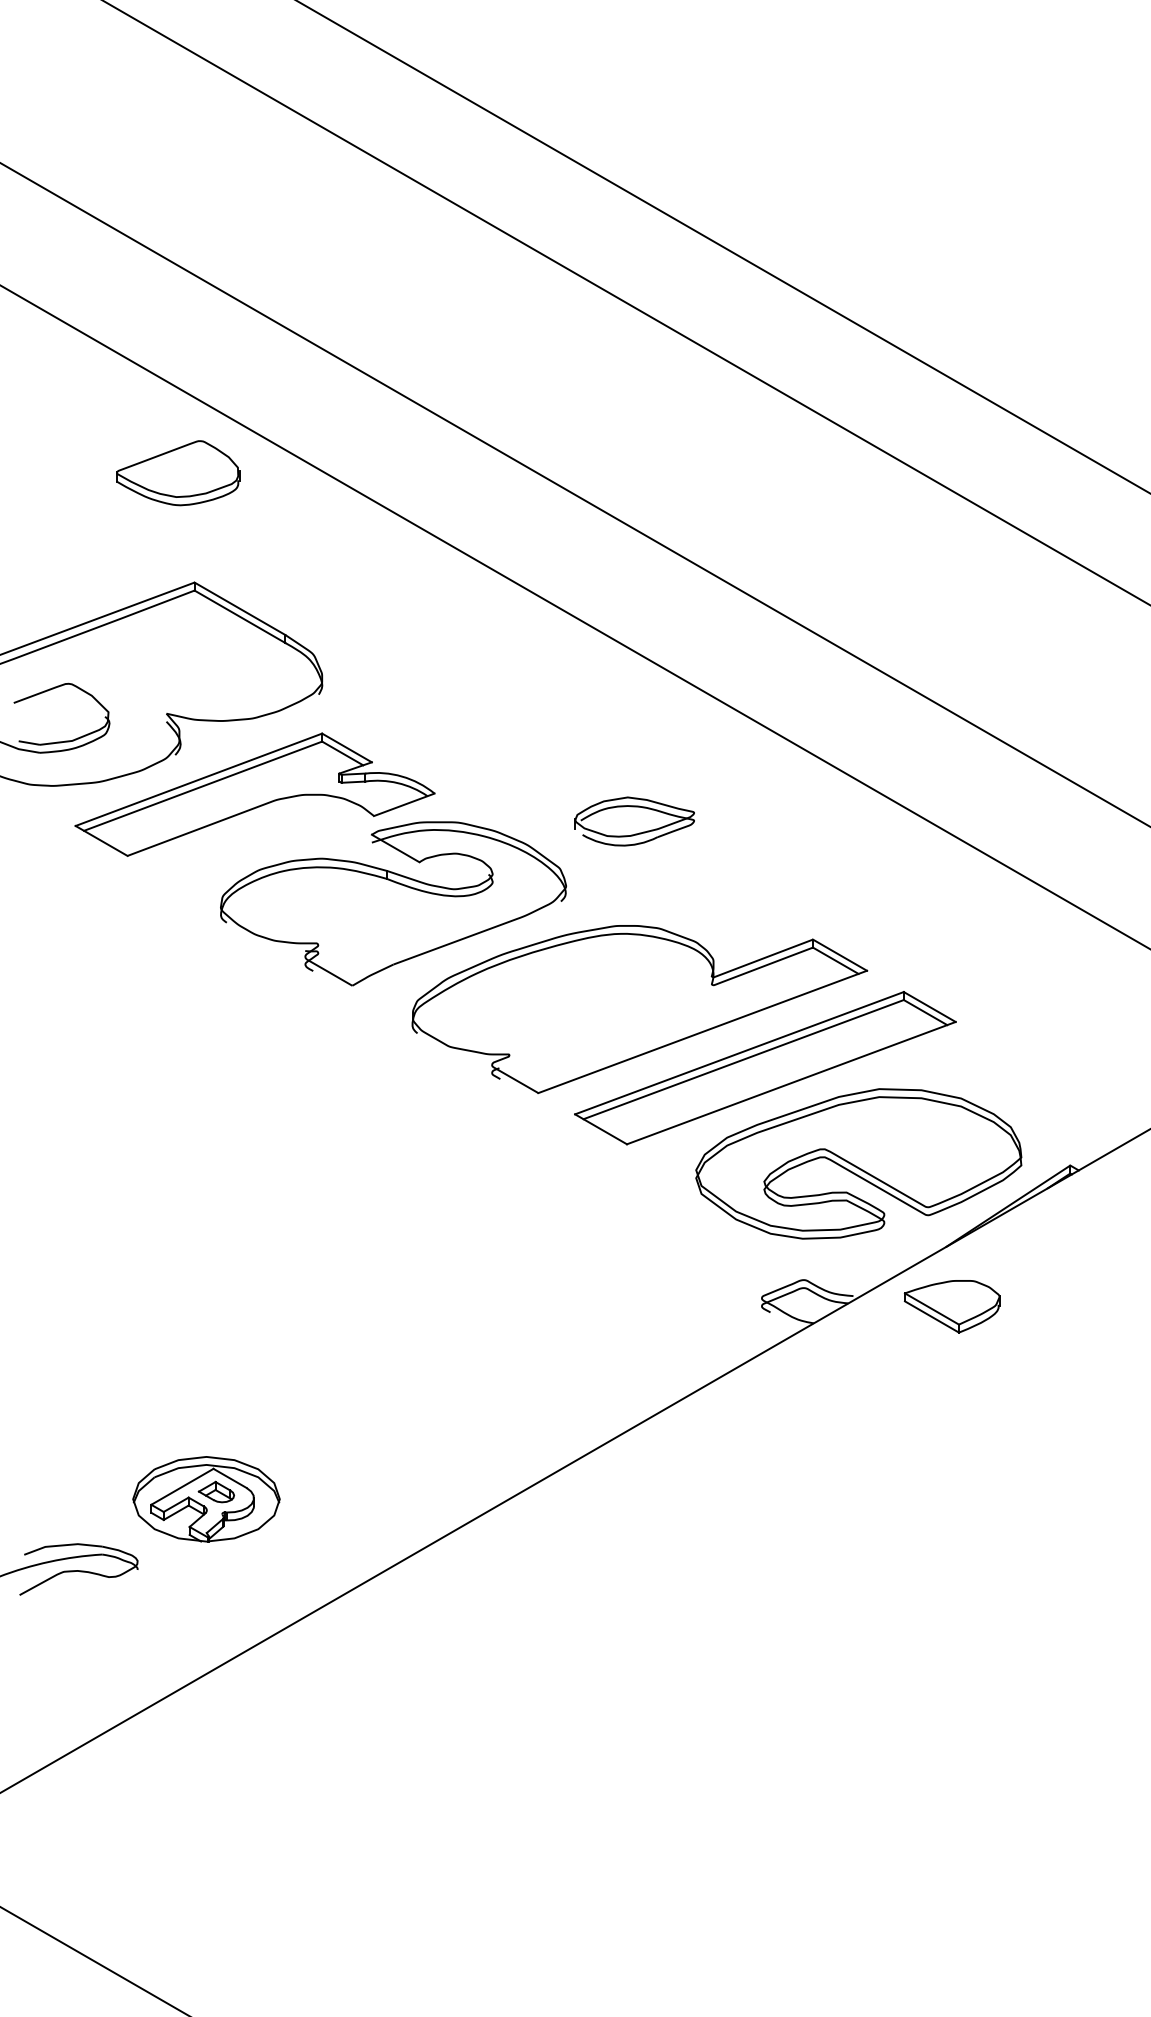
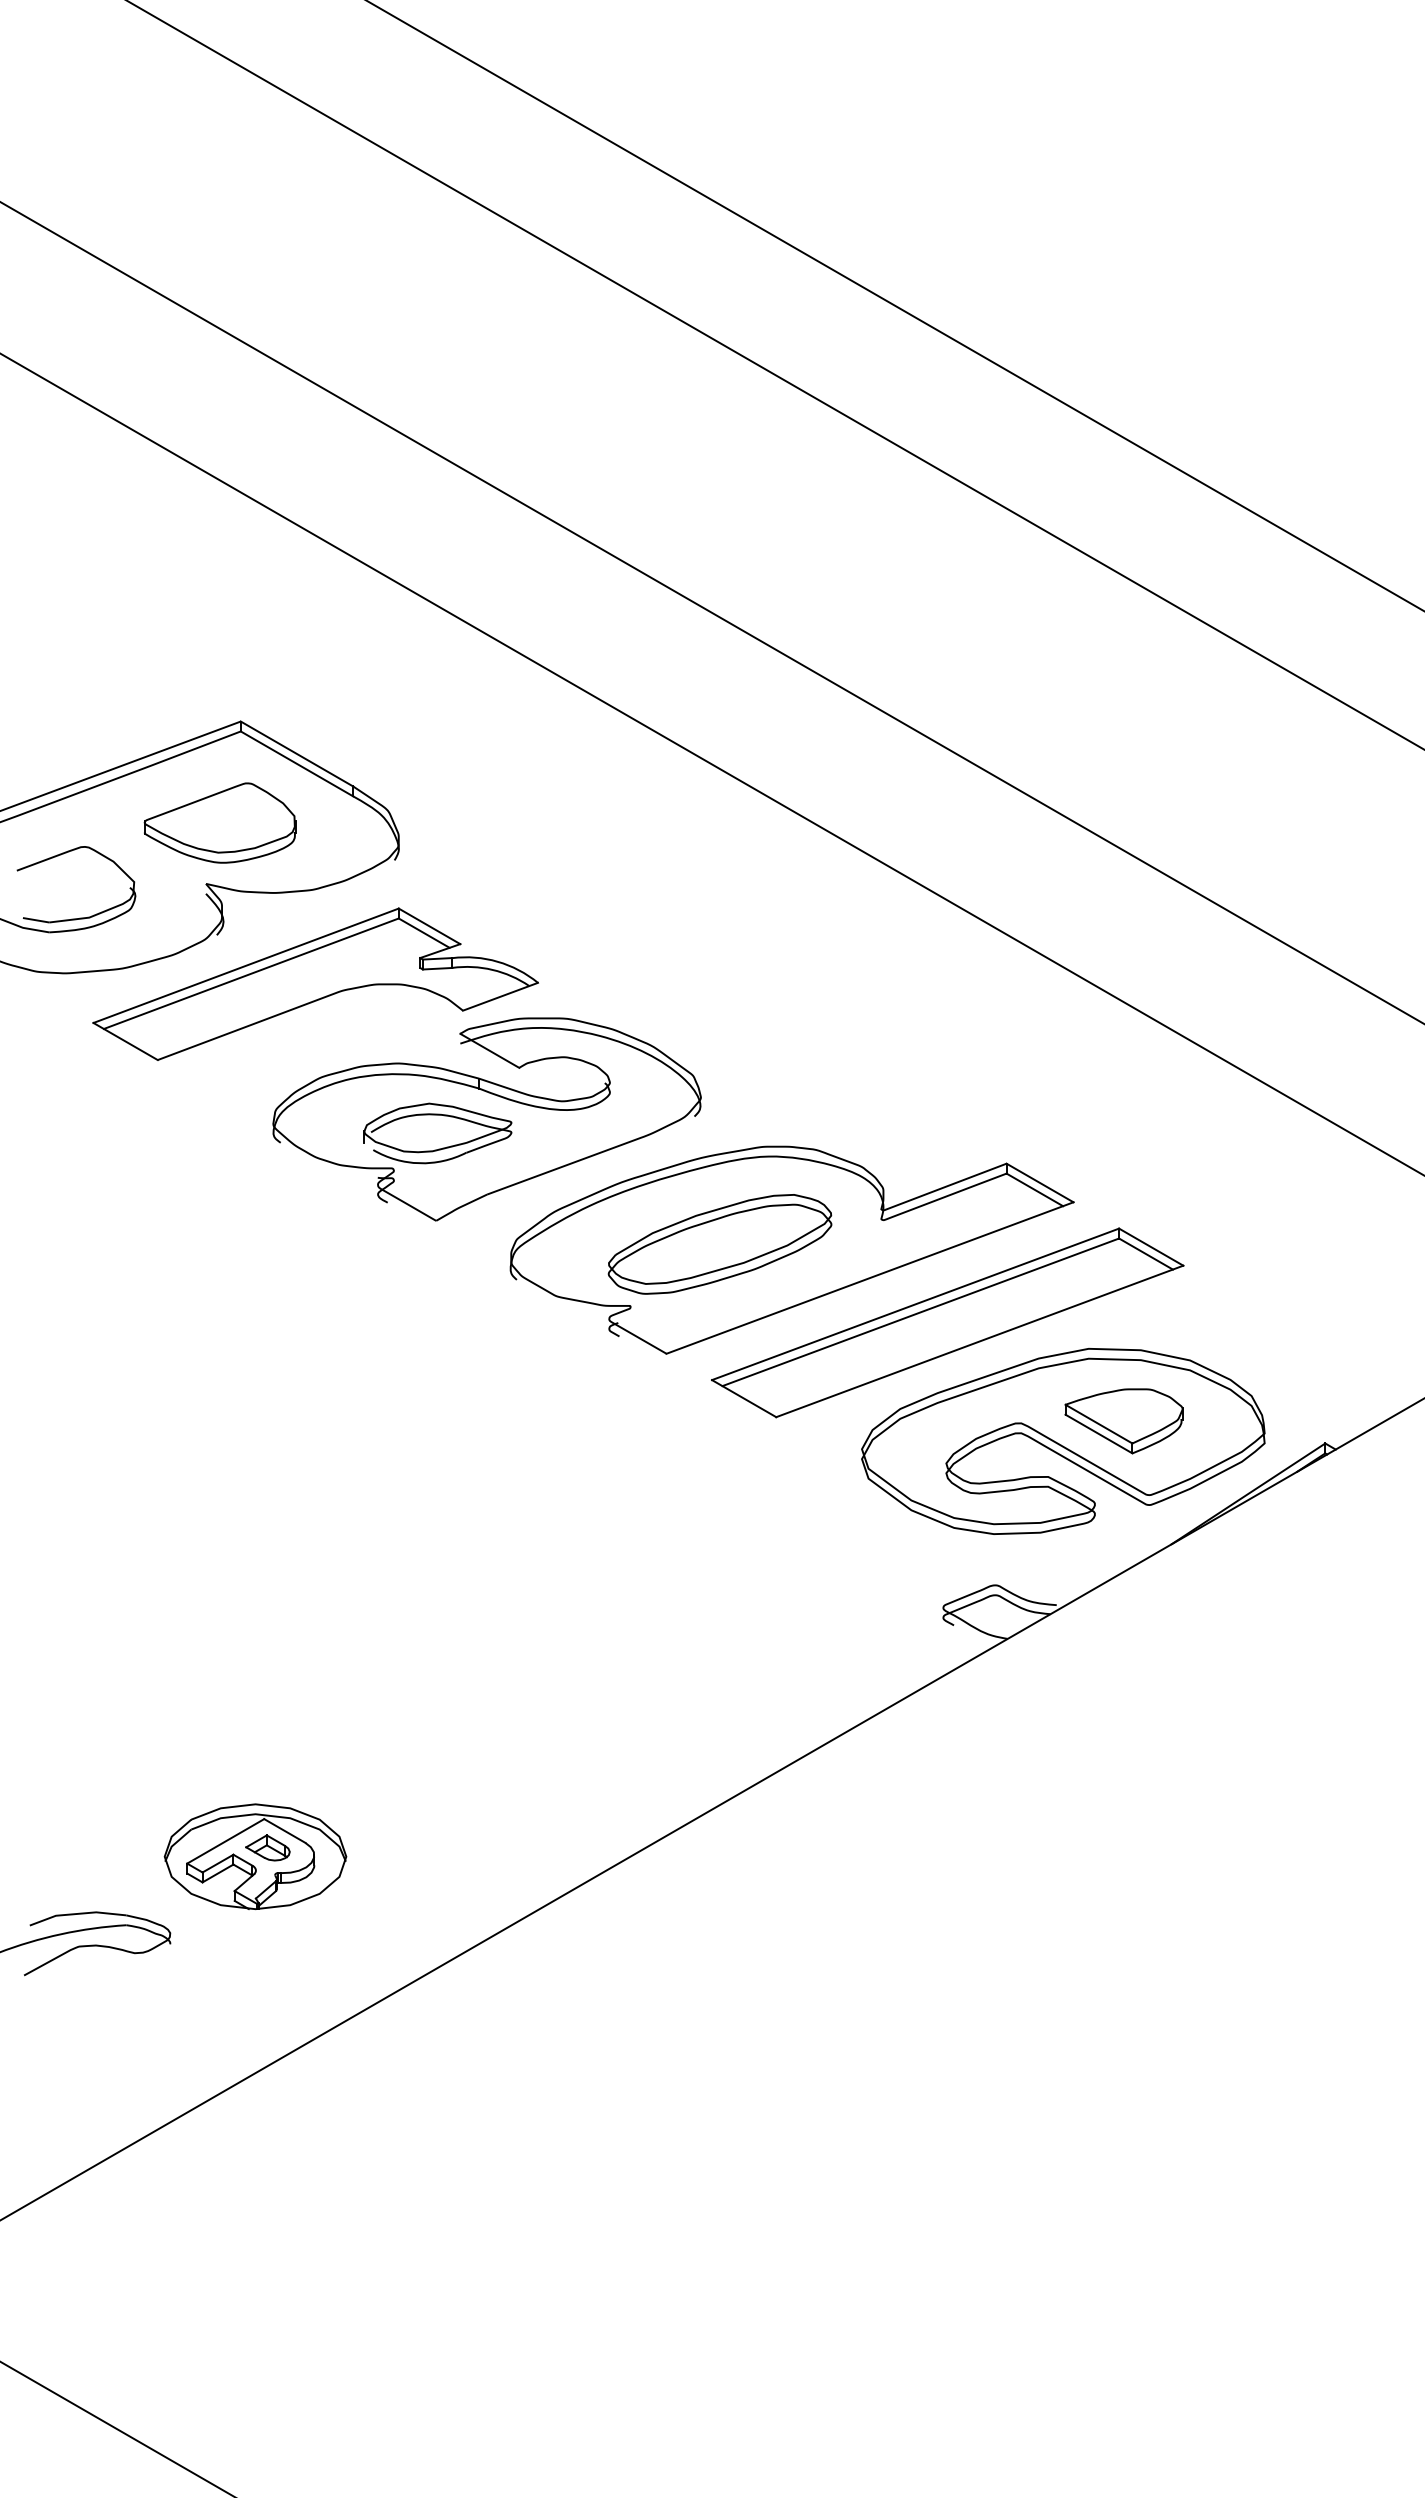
part: (177, 472) -> (219, 822), moved
part: (634, 821) -> (437, 1133), moved
part: (581, 1004) -> (719, 1244), added
part: (951, 1306) -> (1123, 1421), moved

